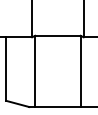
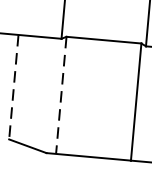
line: (6, 69) -> (14, 88), solid -> dashed
line: (35, 71) -> (61, 95), solid -> dashed

